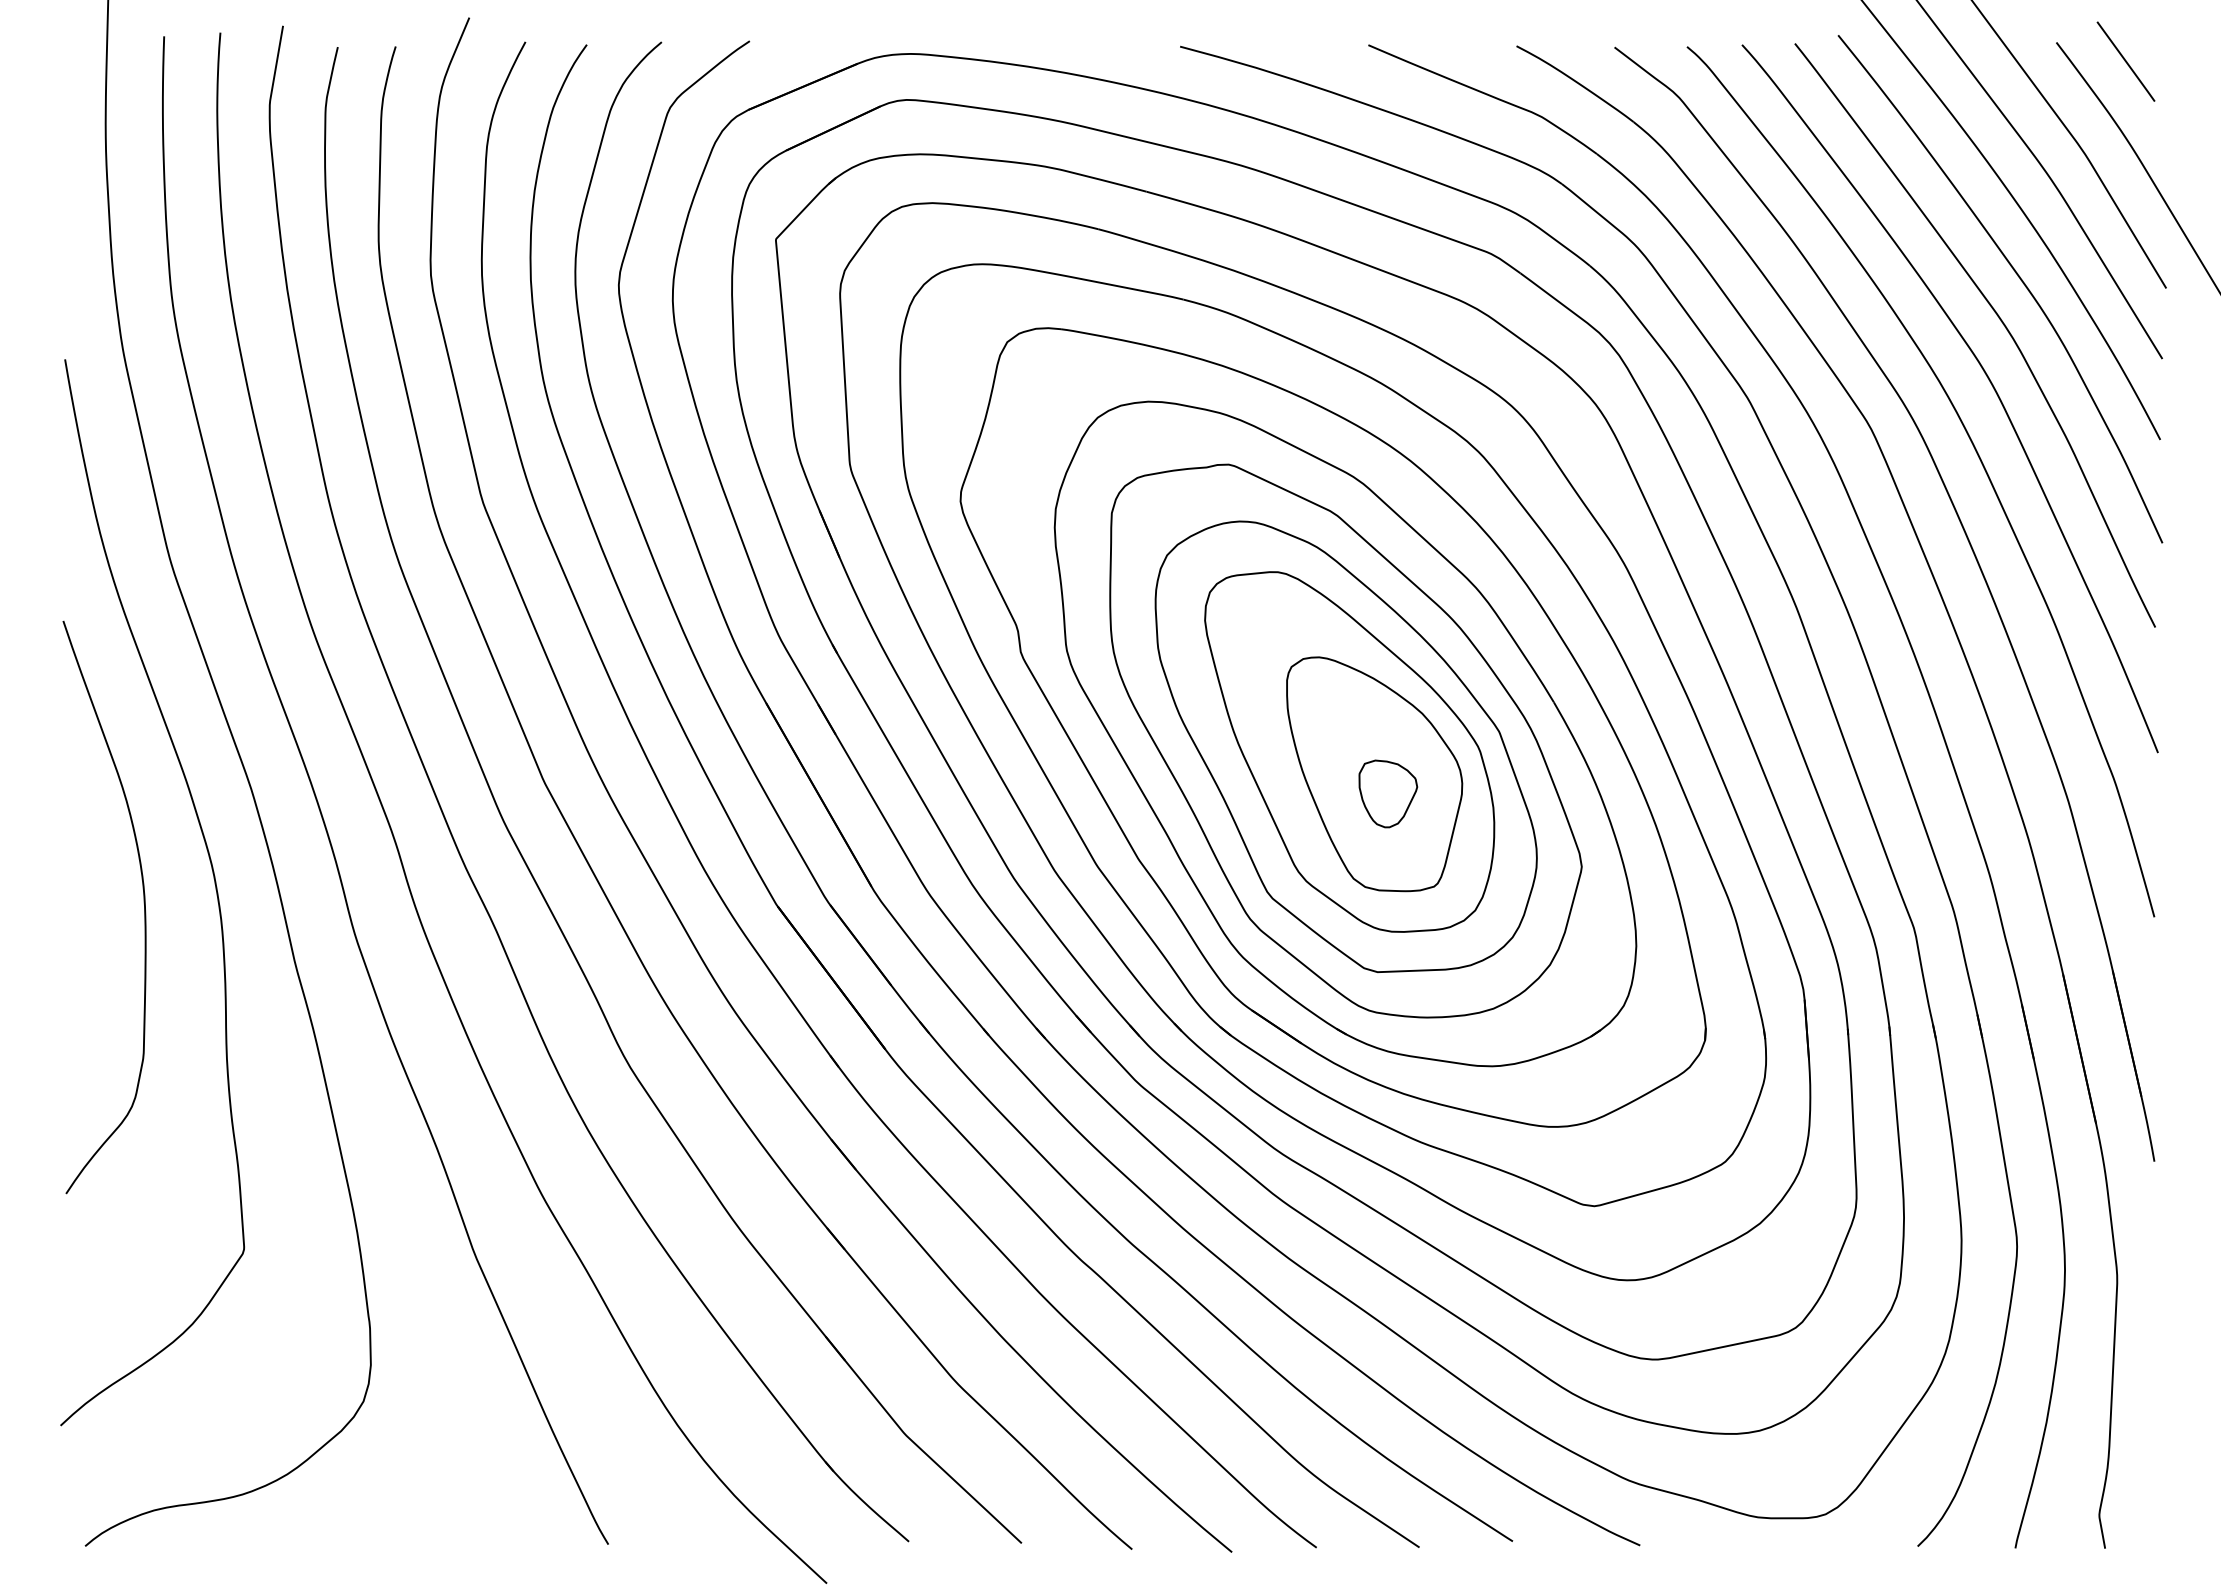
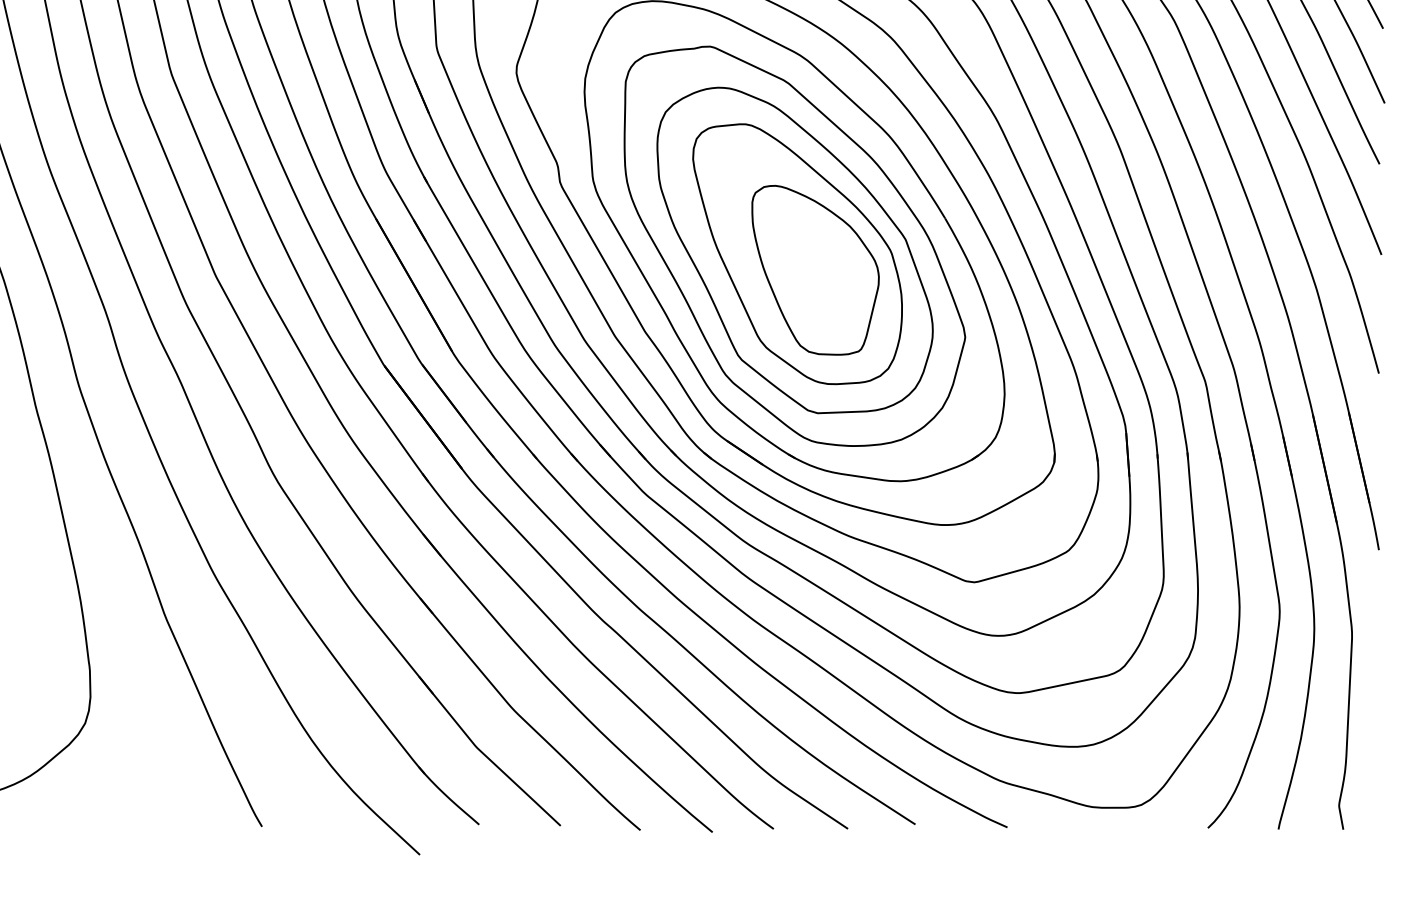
part: (1388, 793) -> (825, 284), removed

